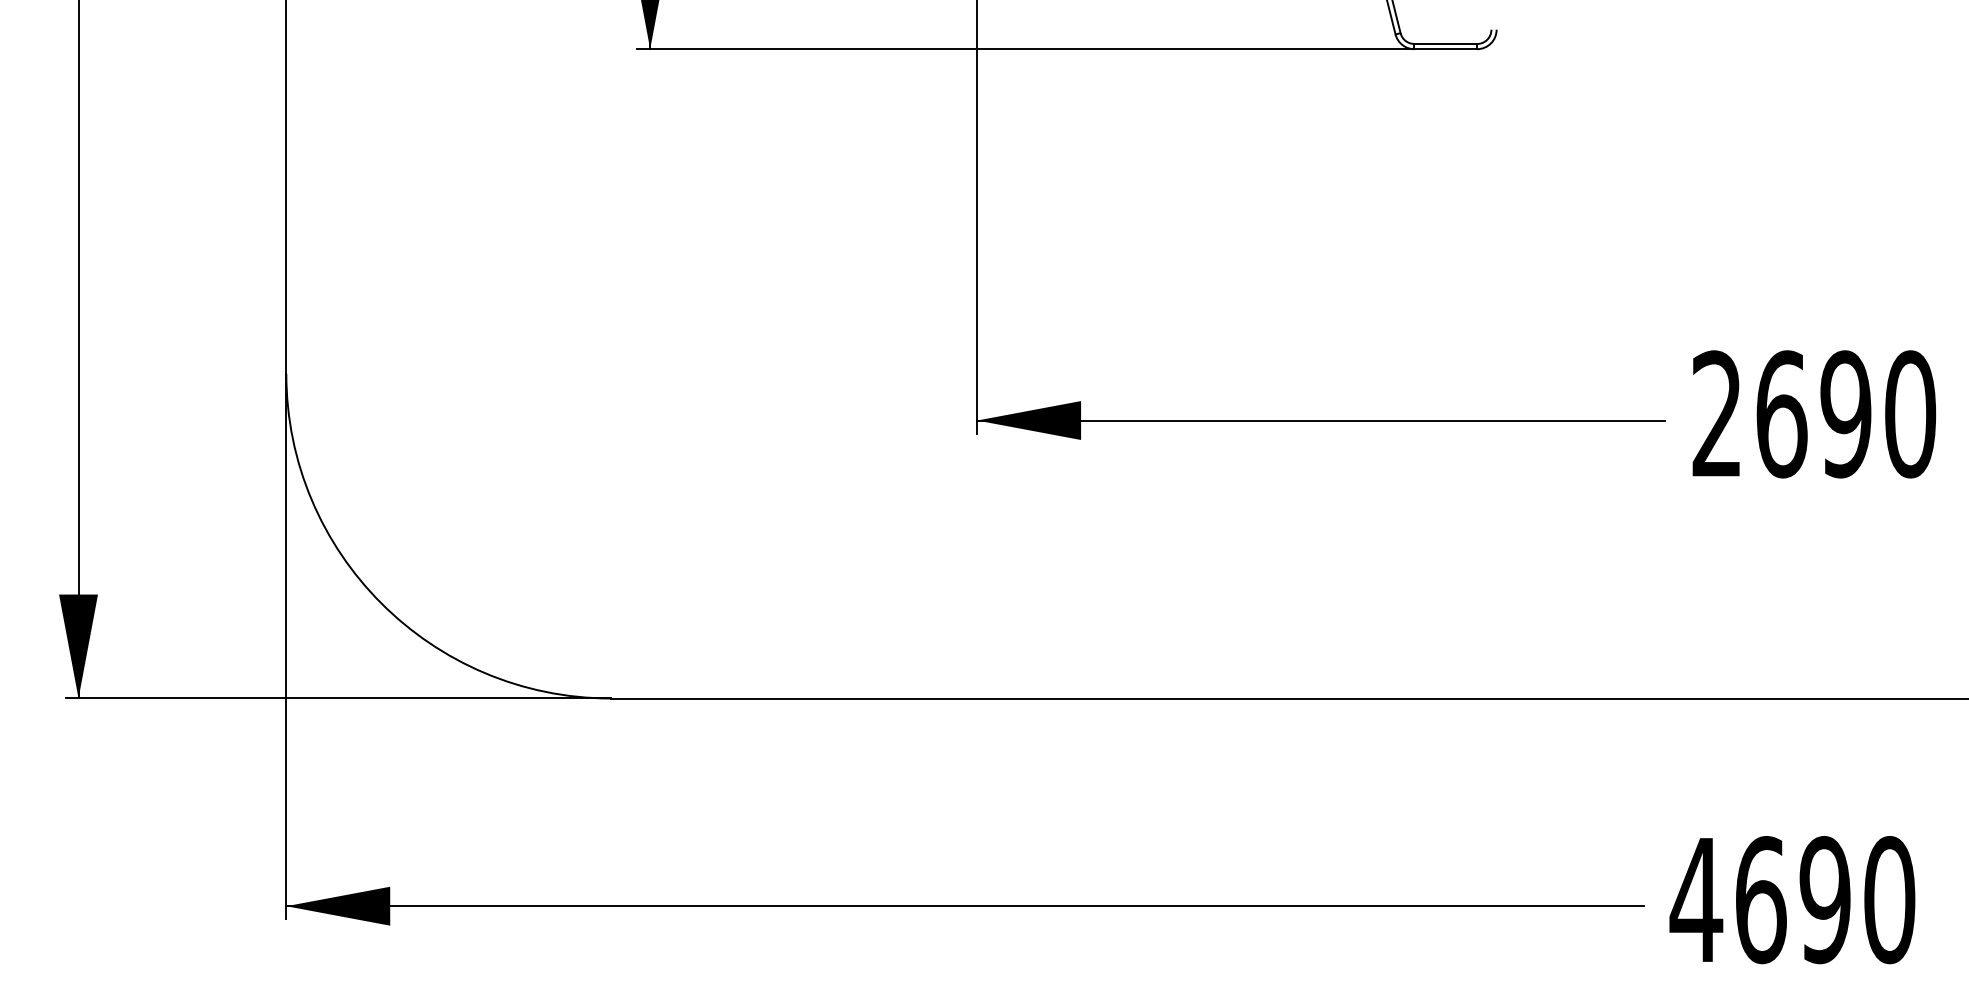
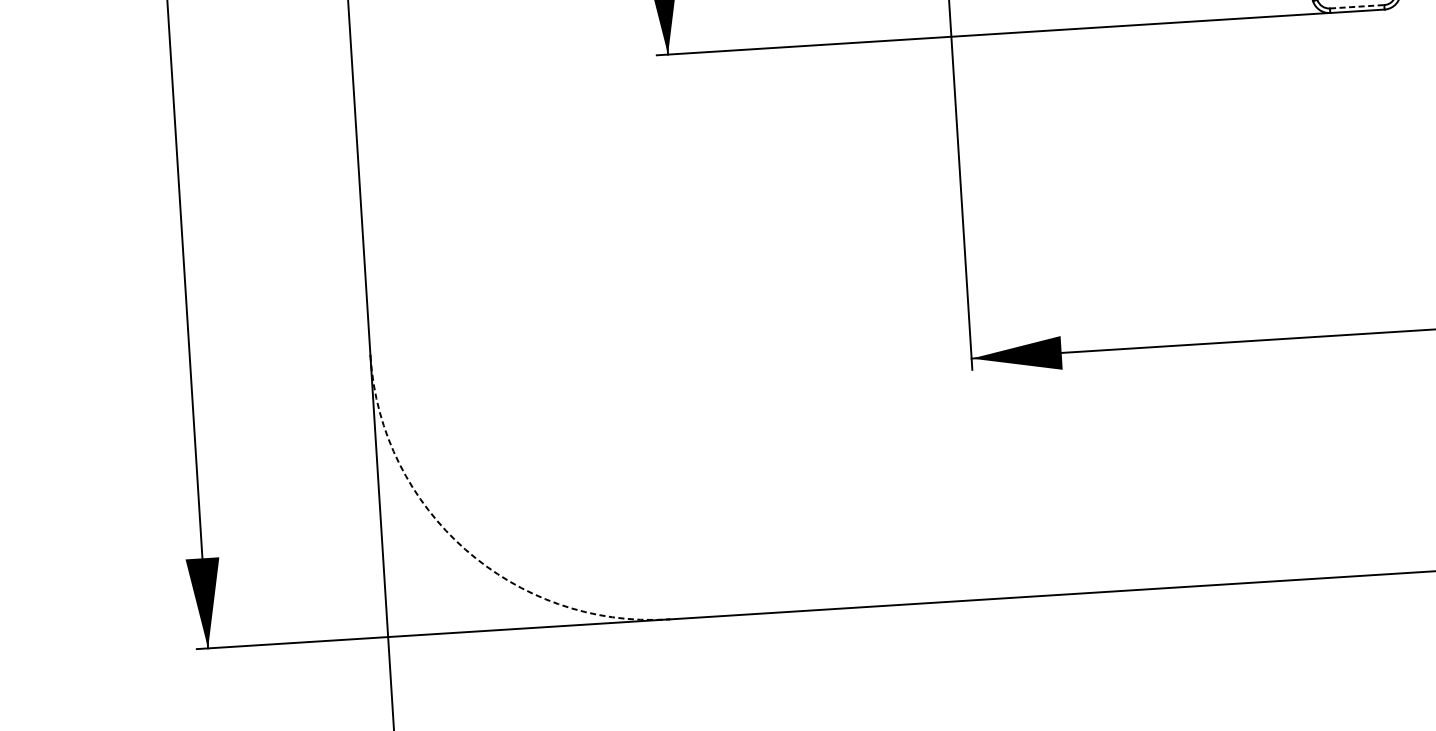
line: (1446, 44) -> (1357, 7), solid -> dashed
arc: (381, 603) -> (465, 549), solid -> dashed

